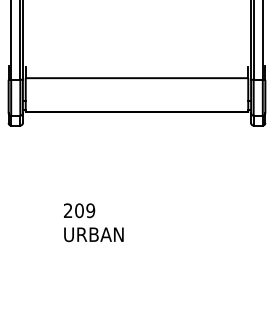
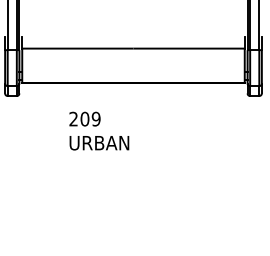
text: (93, 222) -> (99, 130), moved

